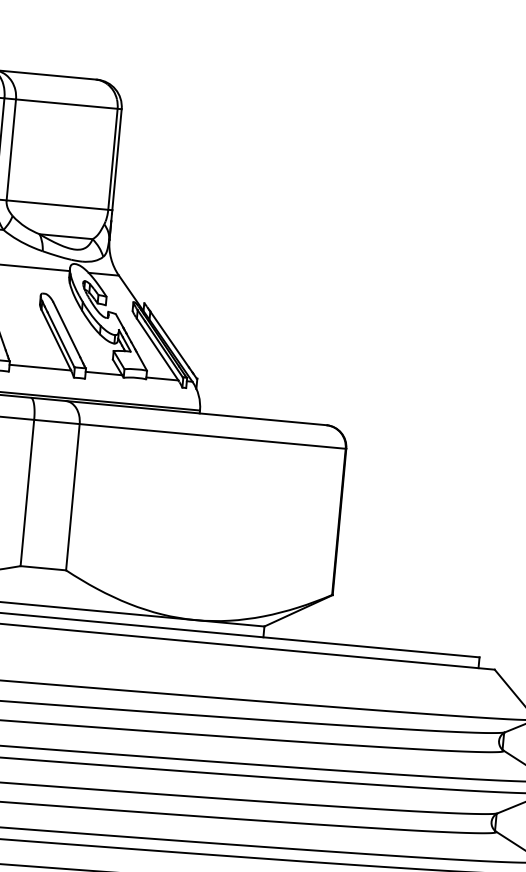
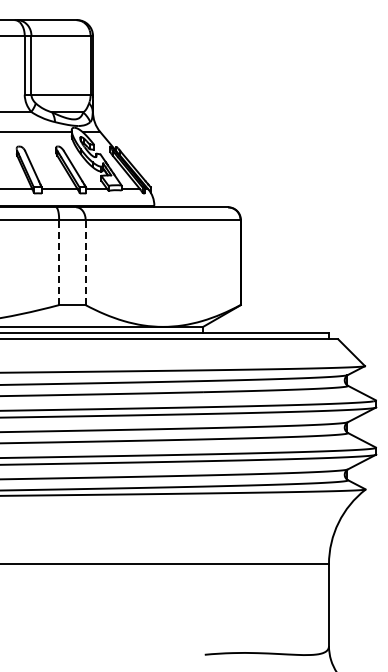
line: (28, 493) -> (59, 262), solid -> dashed
line: (72, 497) -> (85, 262), solid -> dashed

